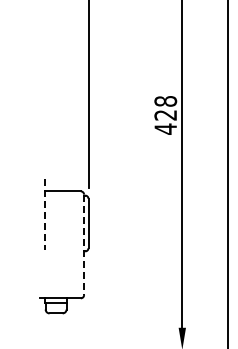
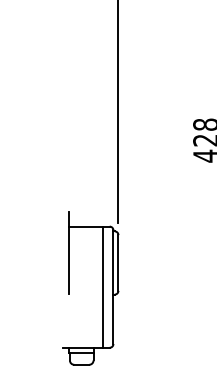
line: (44, 214) -> (68, 252), dashed -> solid
line: (74, 244) -> (102, 286), added
line: (84, 245) -> (113, 287), dashed -> solid

